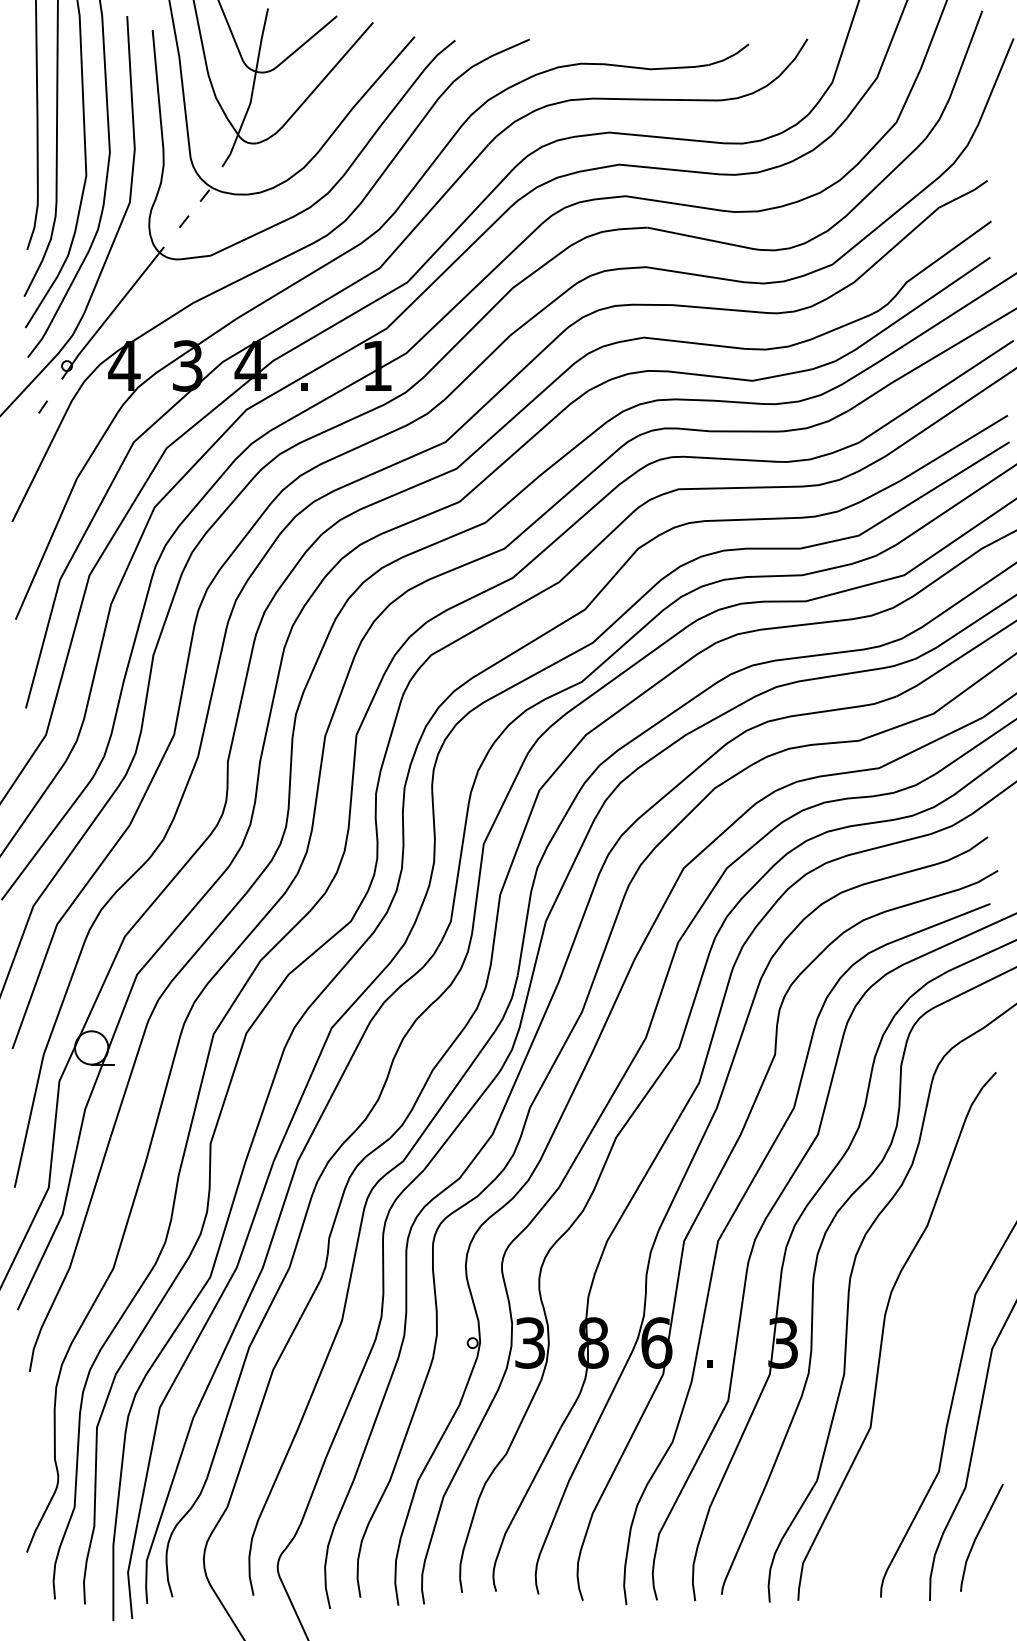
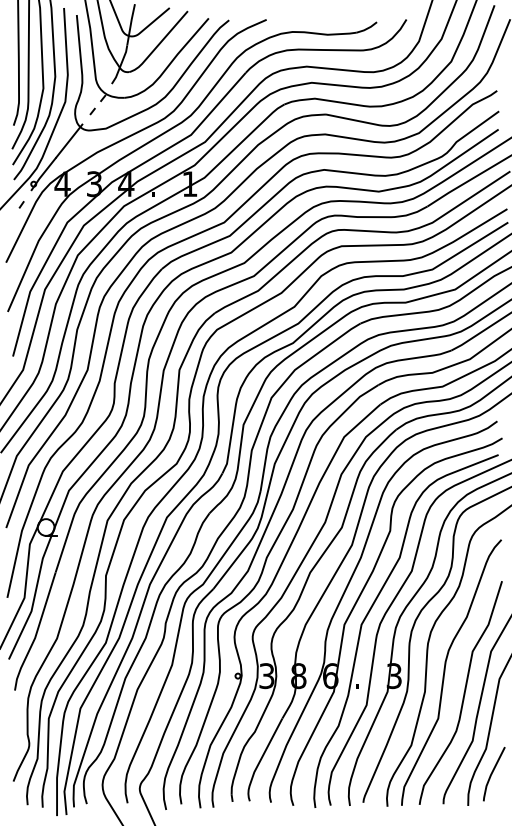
curve: (920, 1375) -> (463, 692), added

